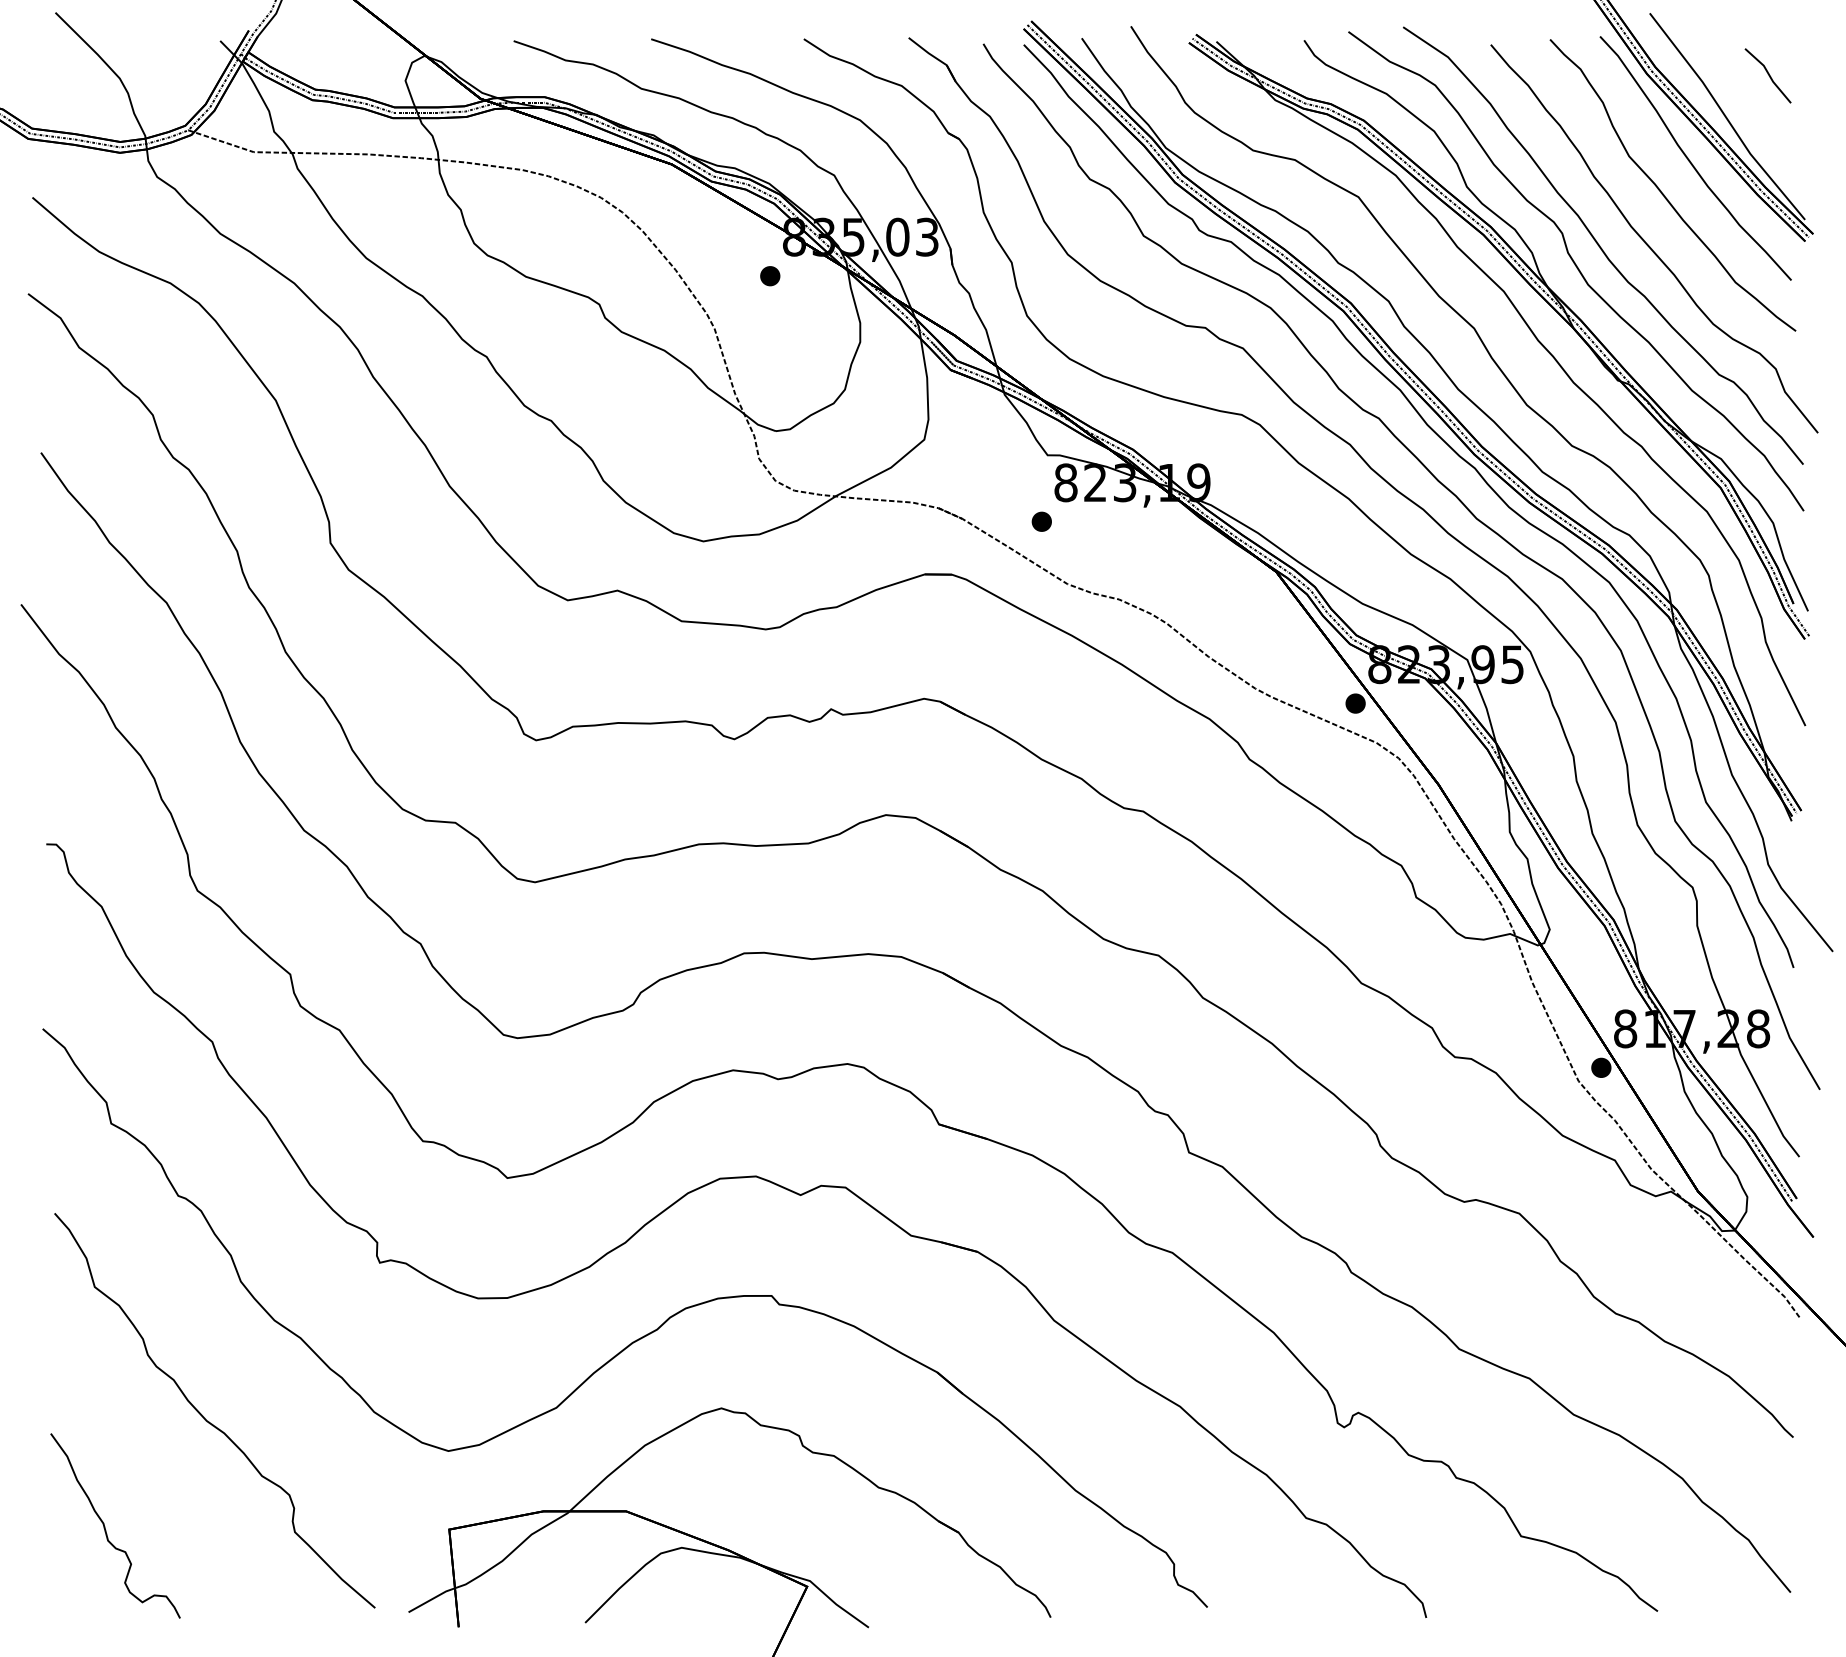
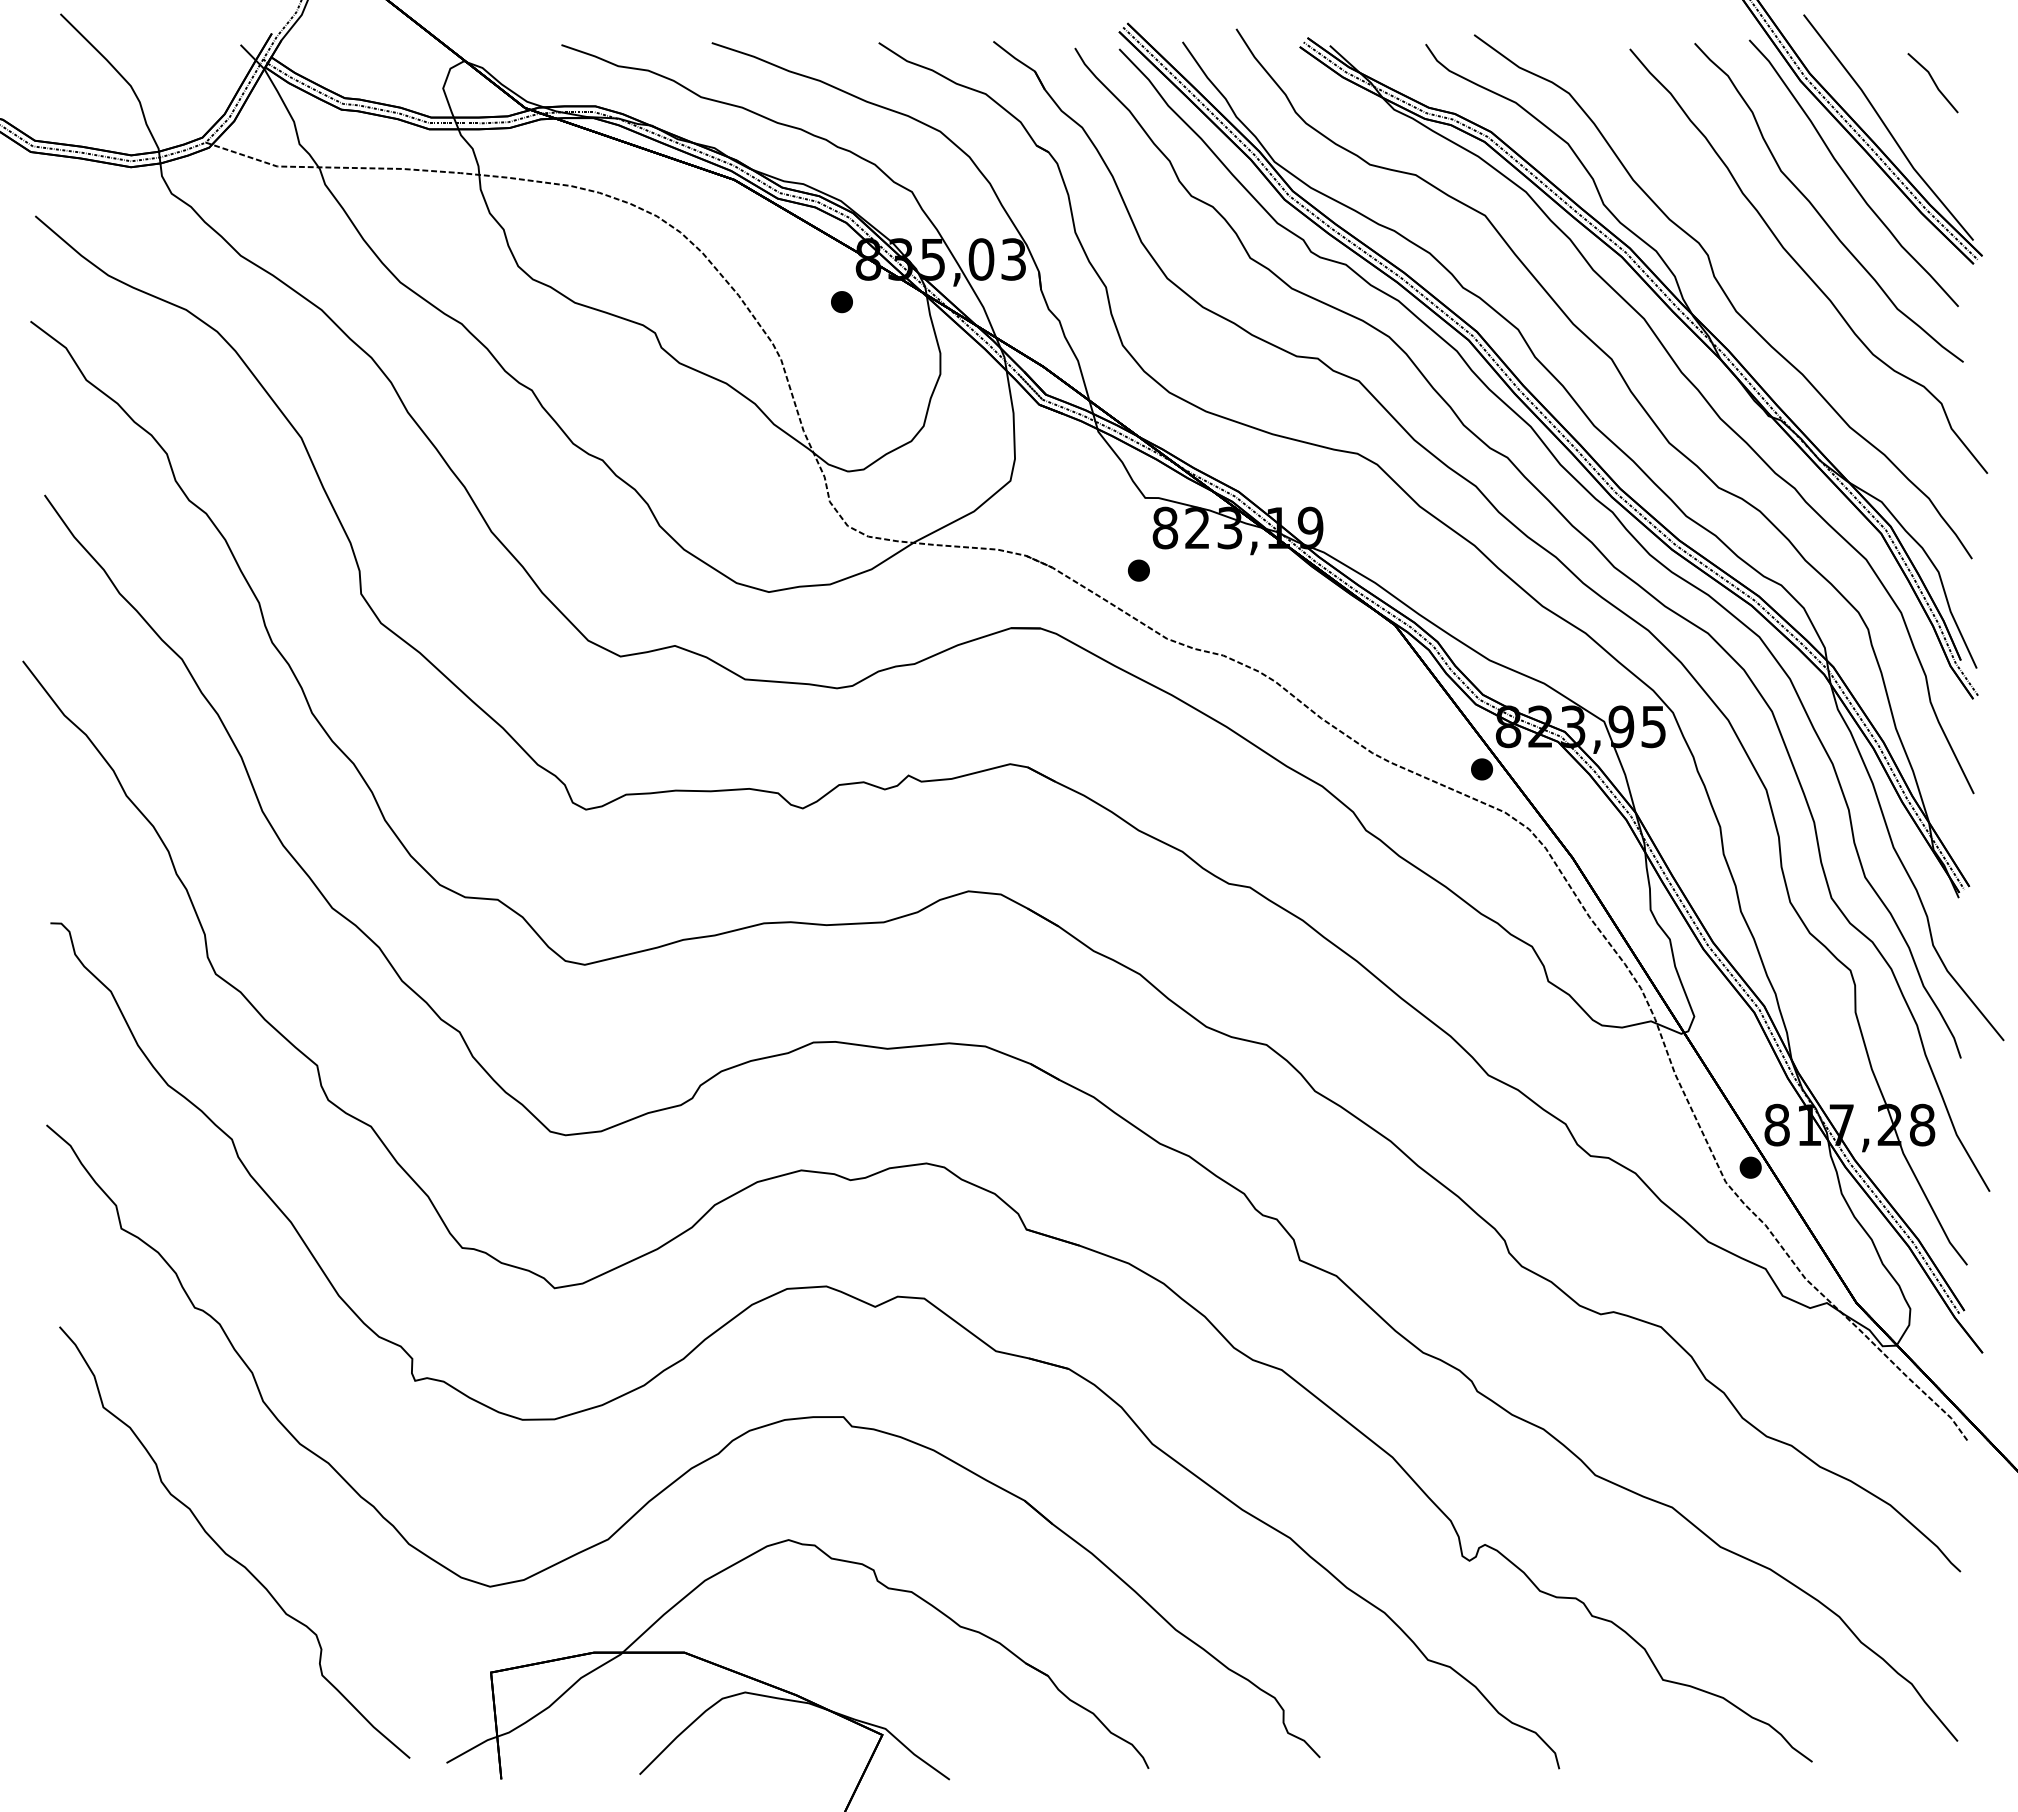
curve: (1601, 247) -> (1750, 270), removed
curve: (105, 1526) -> (115, 1669), removed

